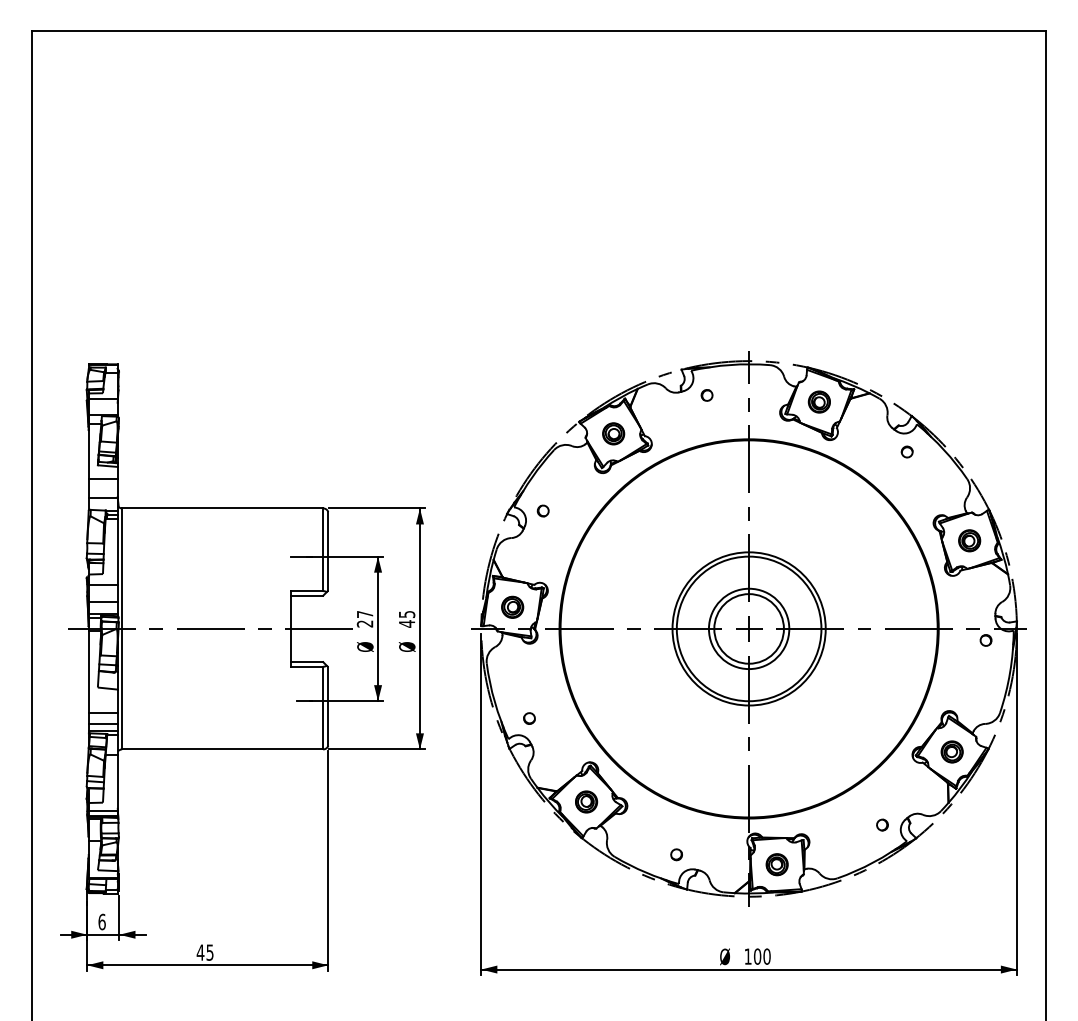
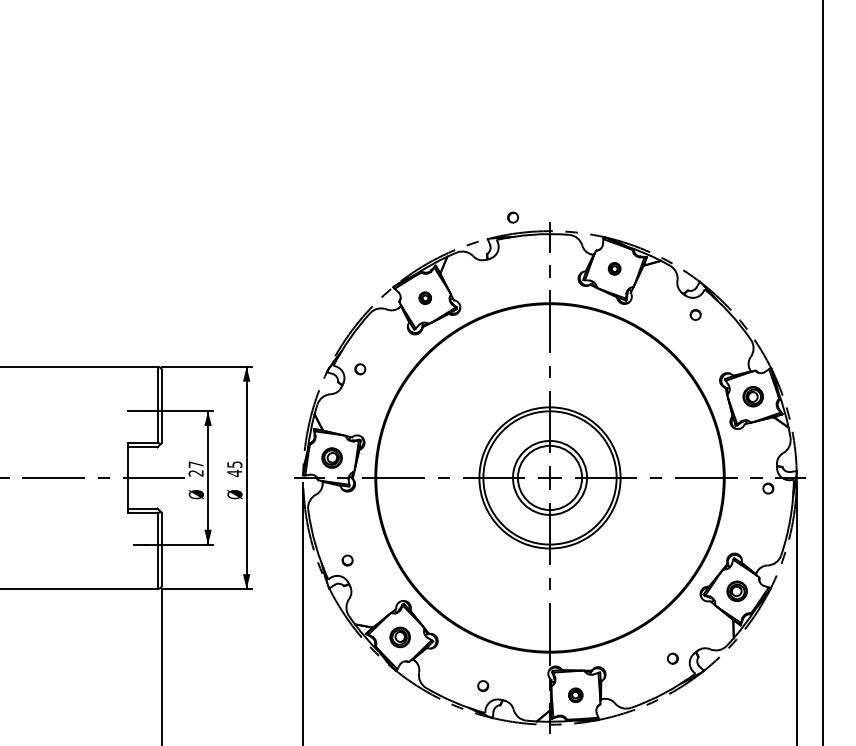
part: (706, 395) -> (512, 217), moved
part: (818, 401) -> (613, 268), size x0.6
part: (613, 433) -> (425, 297), size x0.6
part: (776, 864) -> (575, 695), size x0.7

